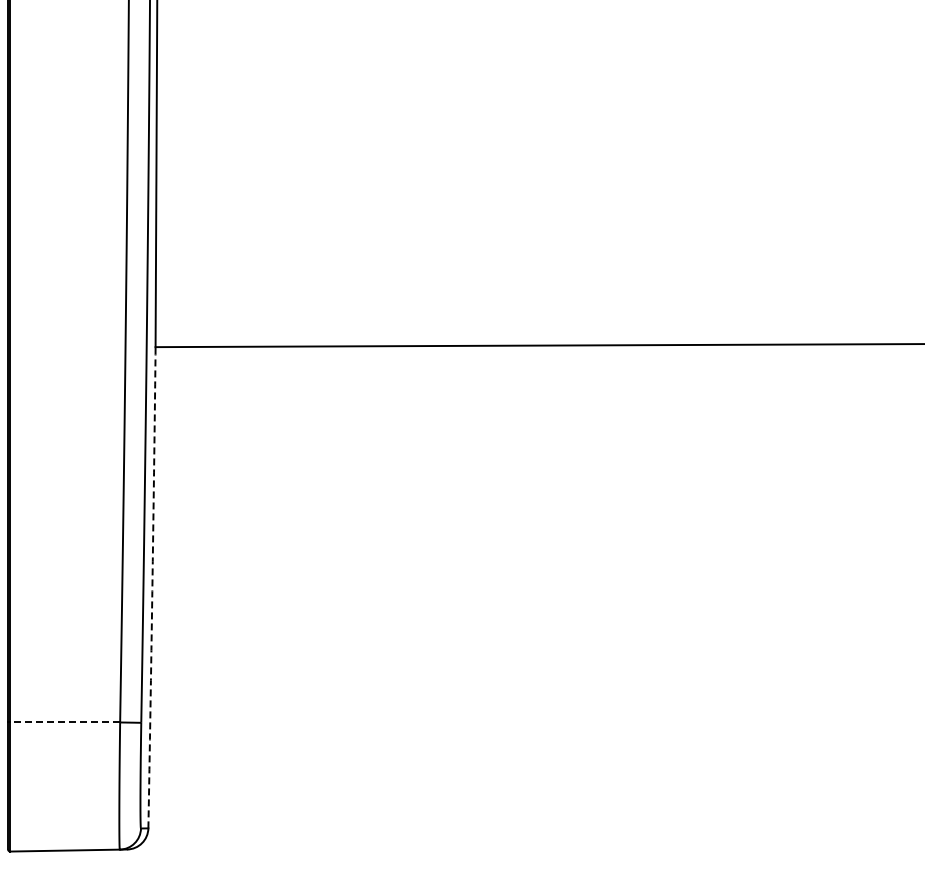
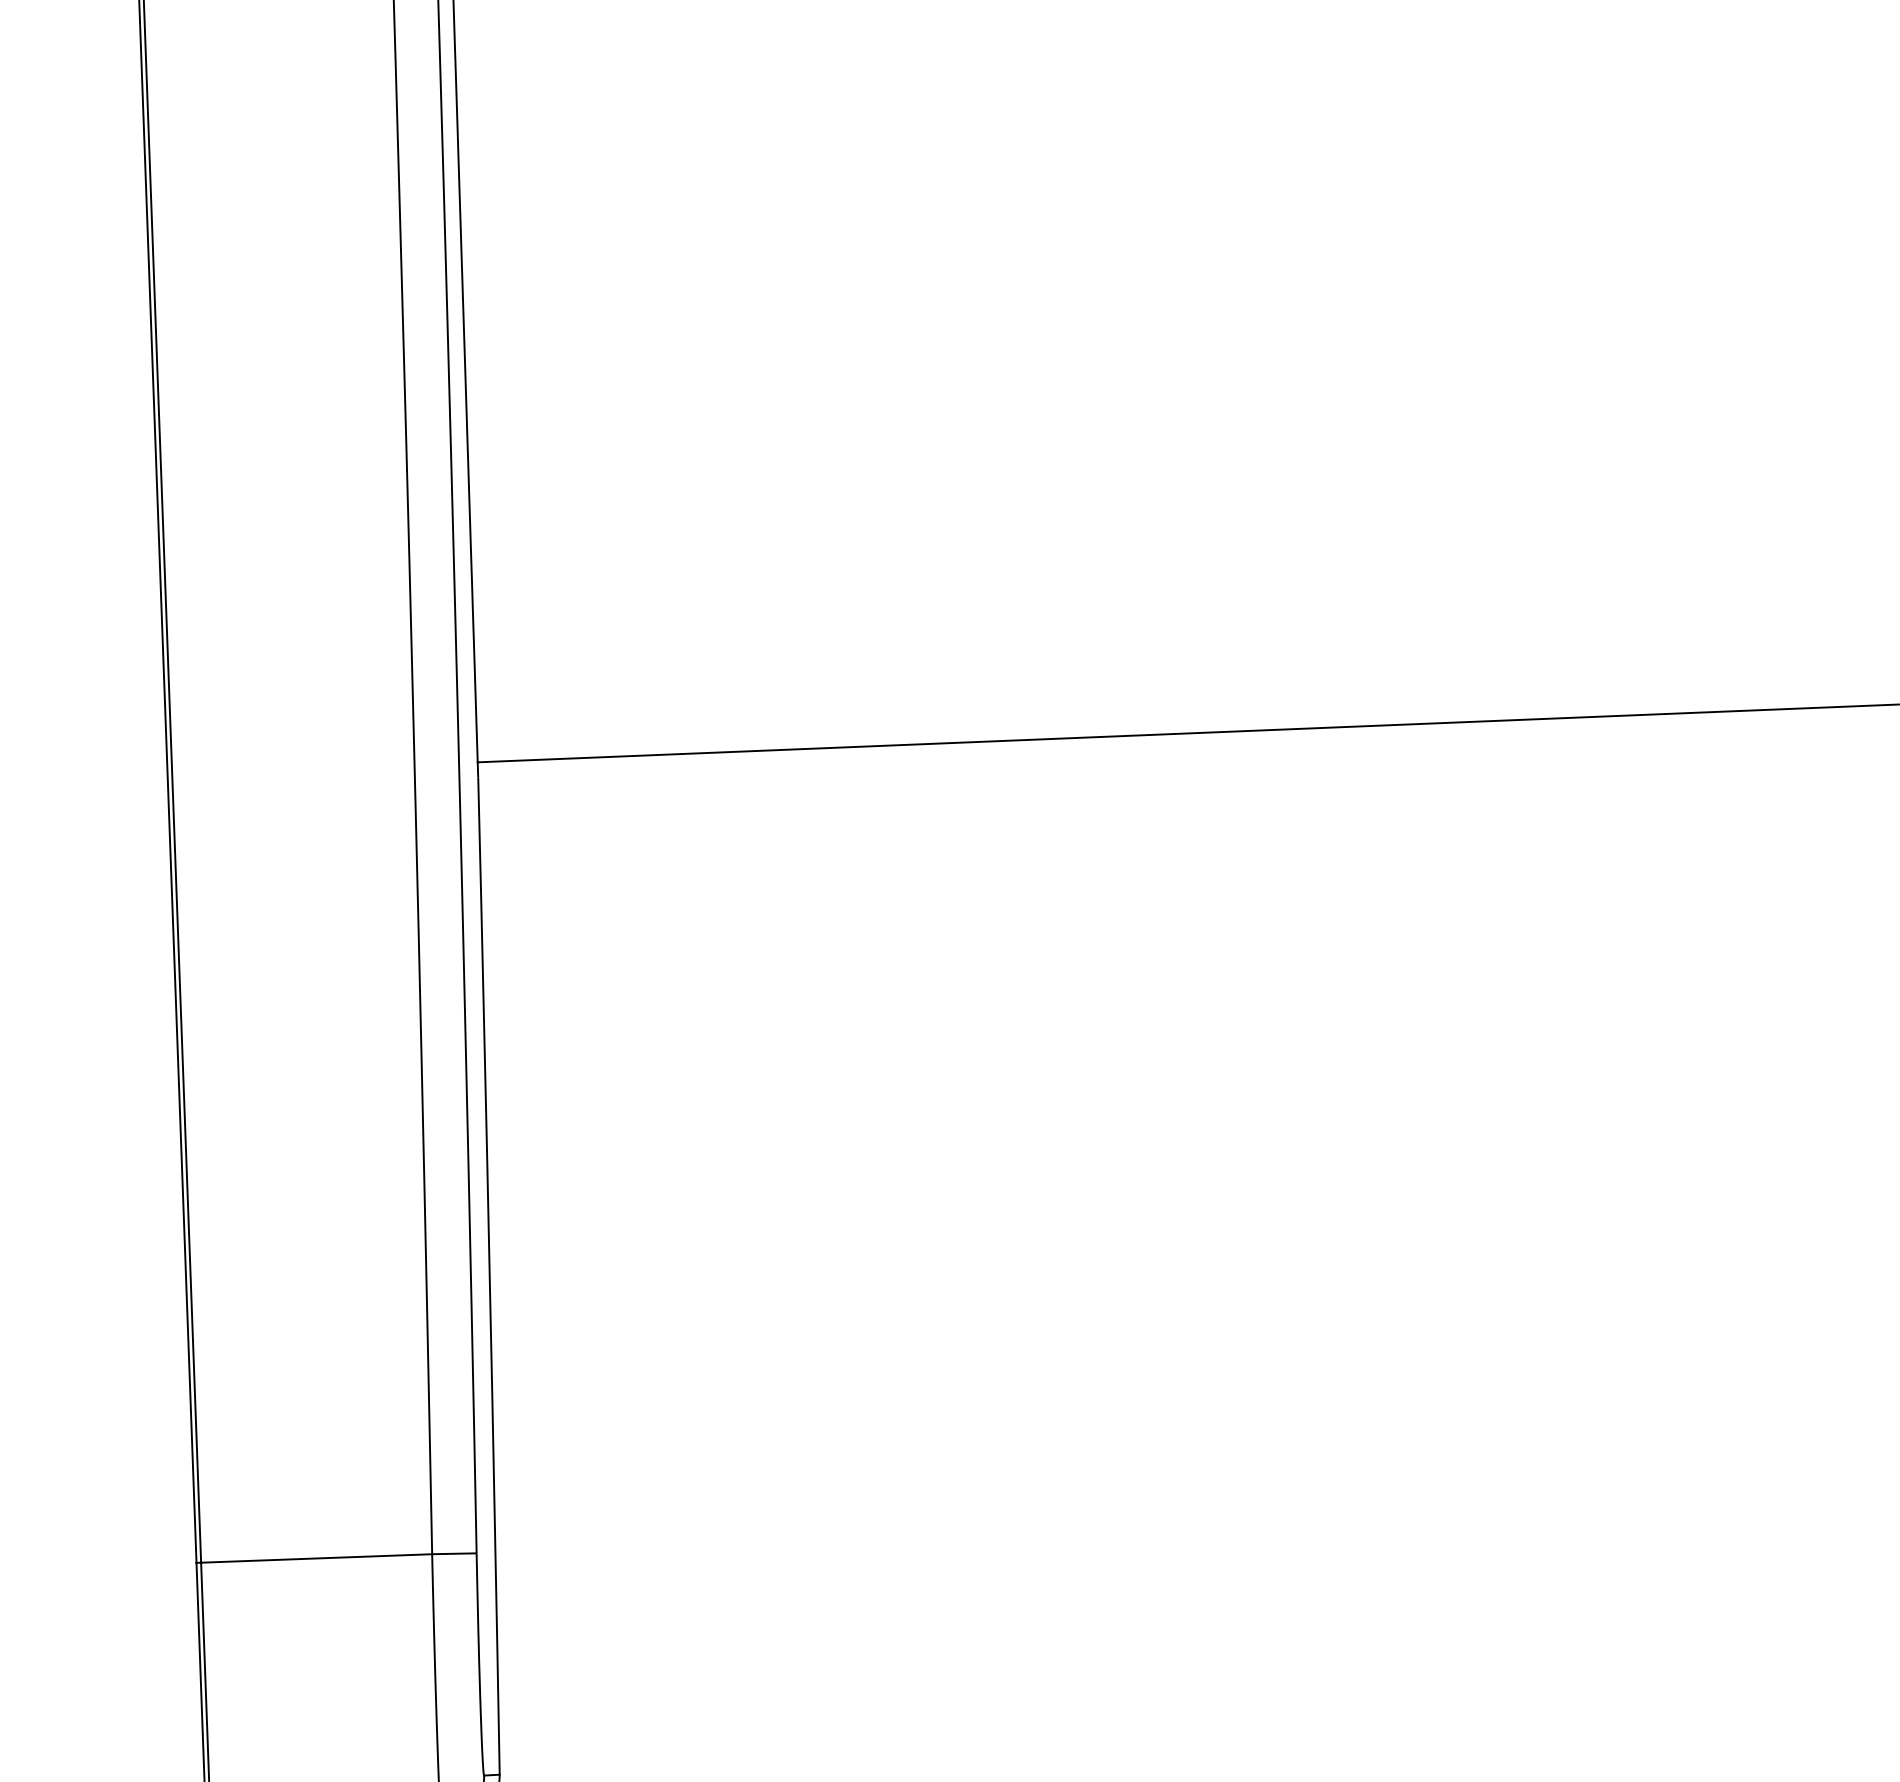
arc: (152, 591) -> (490, 1276), dashed -> solid
line: (65, 722) -> (317, 1558), dashed -> solid

